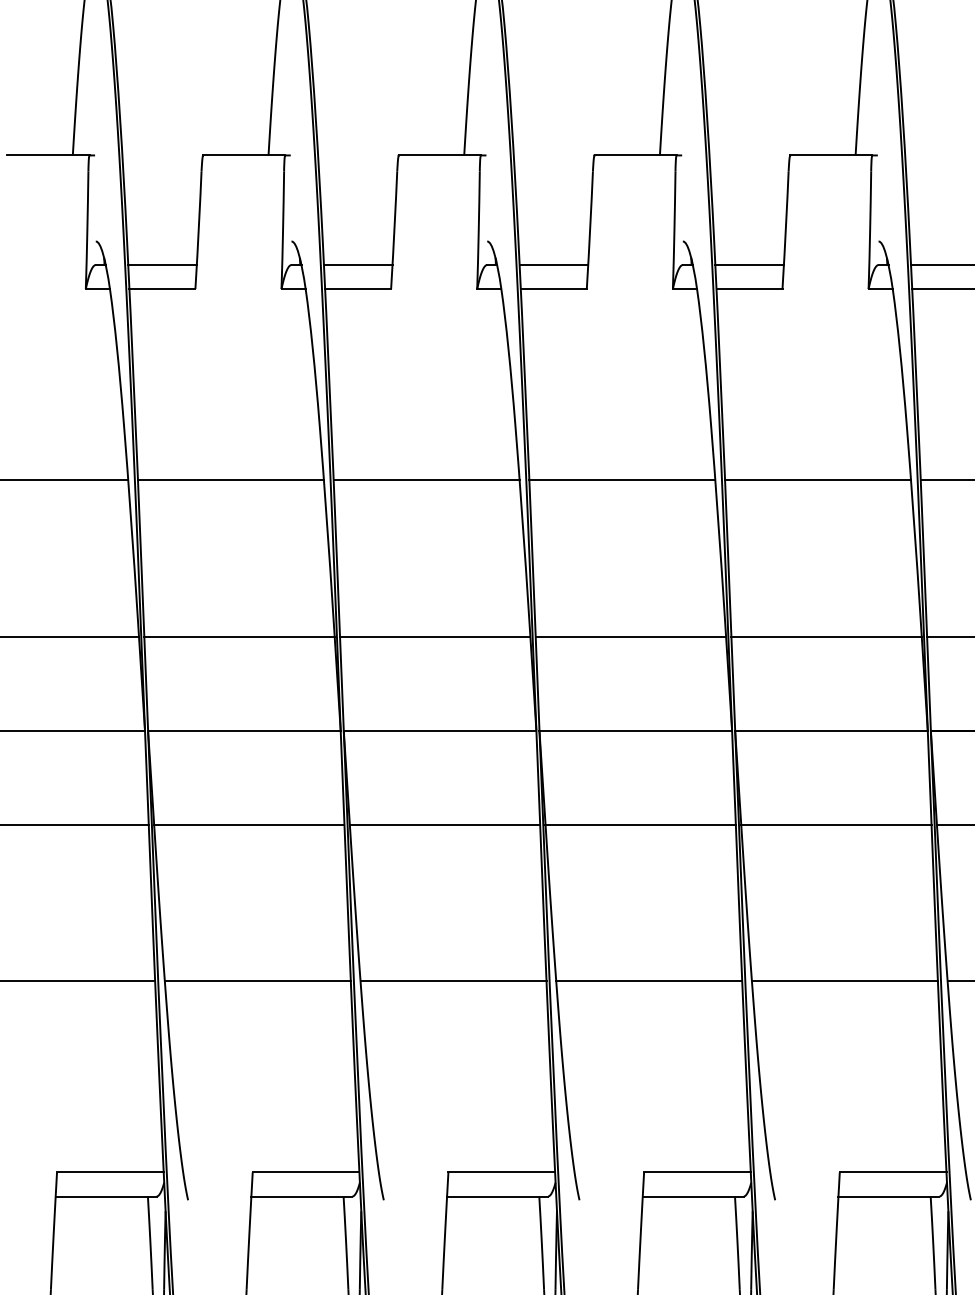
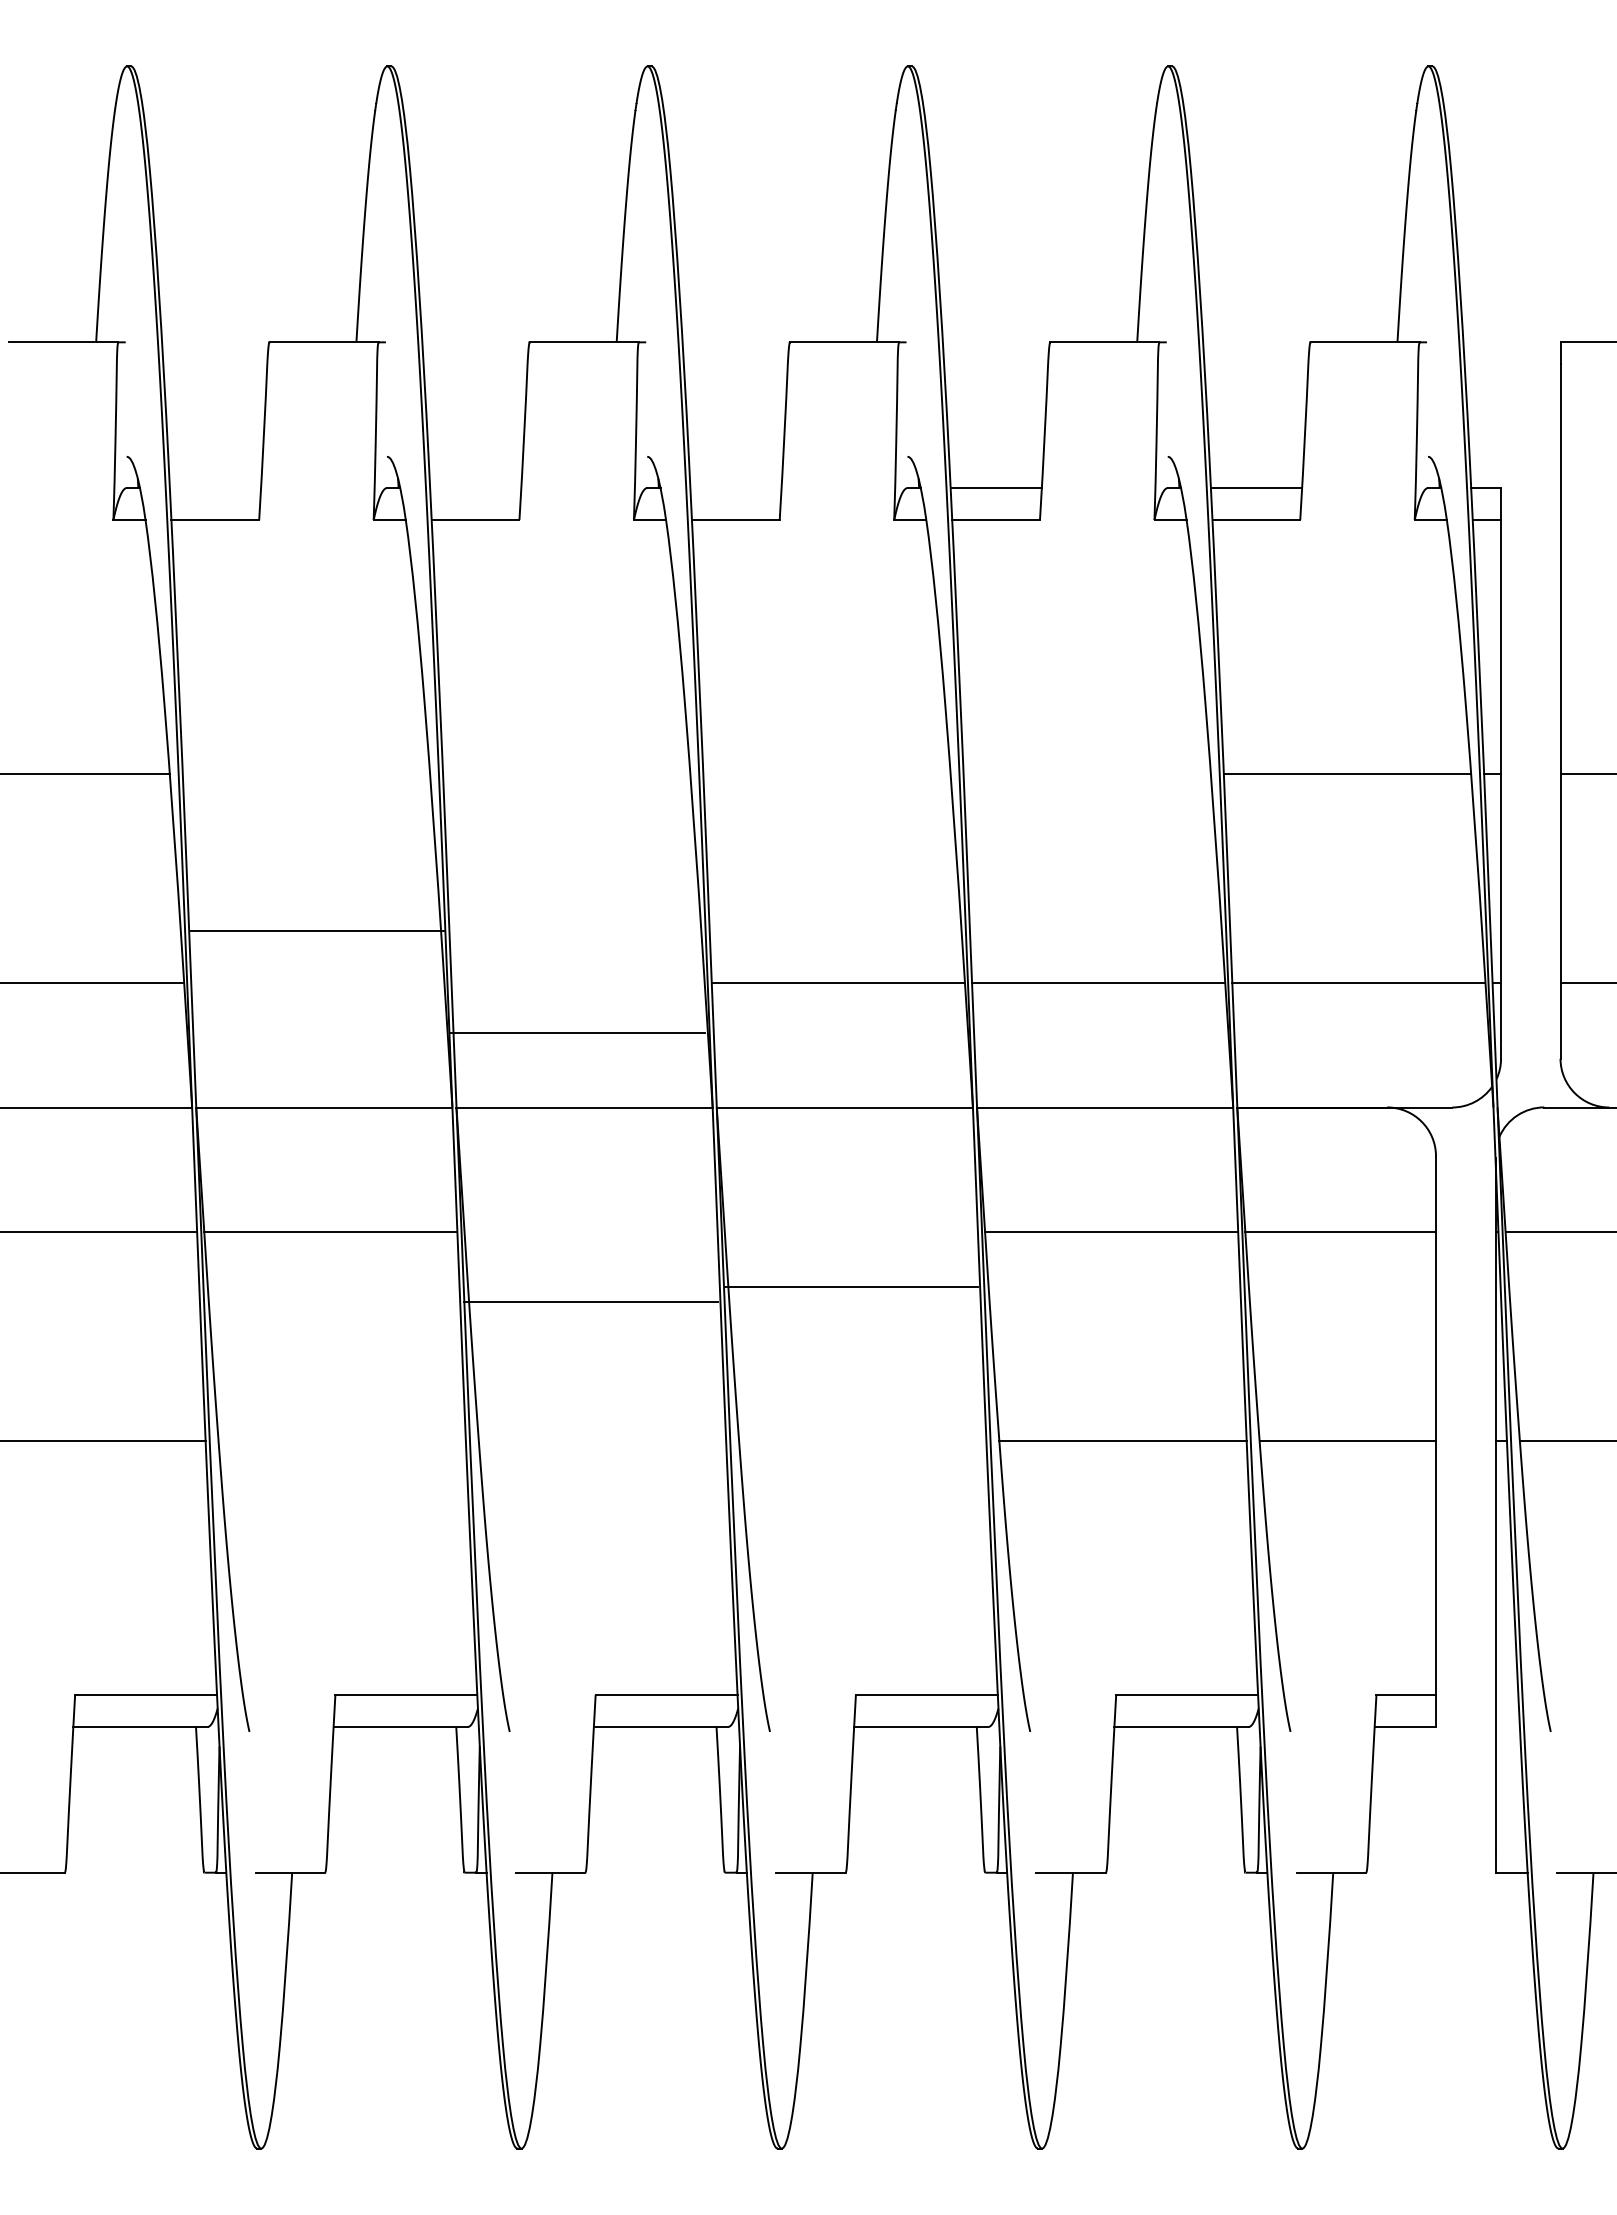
line: (162, 265) -> (215, 488), removed
line: (358, 265) -> (475, 488), removed
line: (553, 265) -> (735, 488), removed
line: (230, 480) -> (306, 774), removed
line: (426, 480) -> (566, 774), removed
line: (621, 480) -> (826, 774), removed
line: (817, 480) -> (1086, 774), removed
line: (239, 636) -> (317, 930), moved
line: (434, 636) -> (577, 1032), moved
line: (444, 824) -> (590, 1302), moved
line: (640, 824) -> (850, 1287), moved
line: (257, 981) -> (341, 1440), removed
line: (453, 981) -> (602, 1440), removed
line: (649, 981) -> (862, 1440), removed

